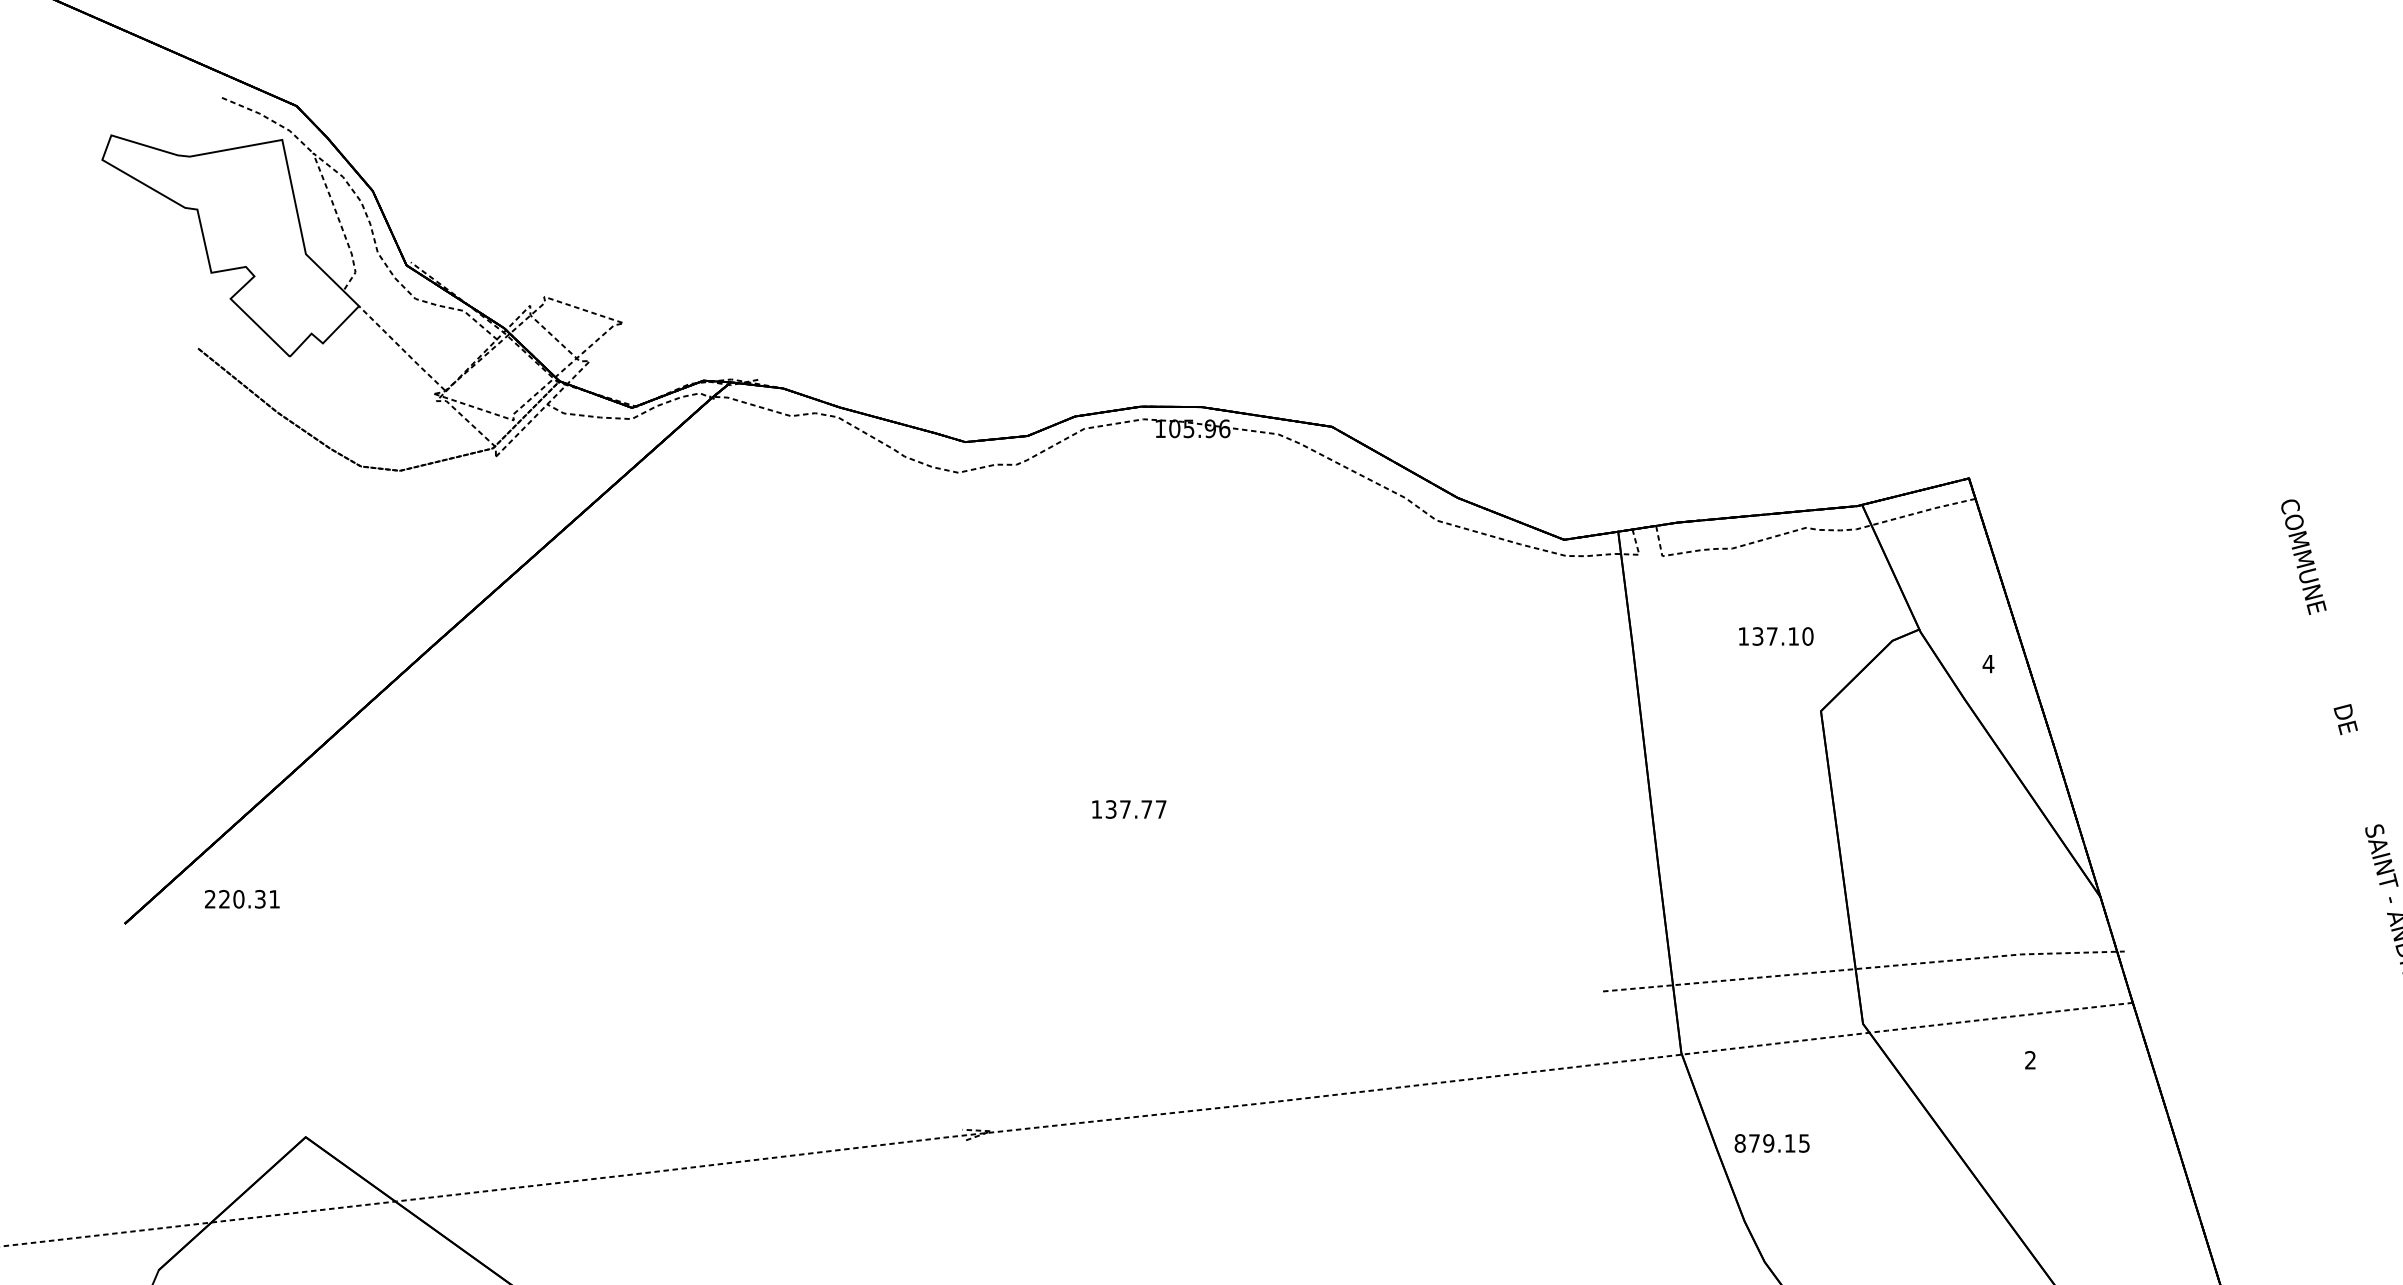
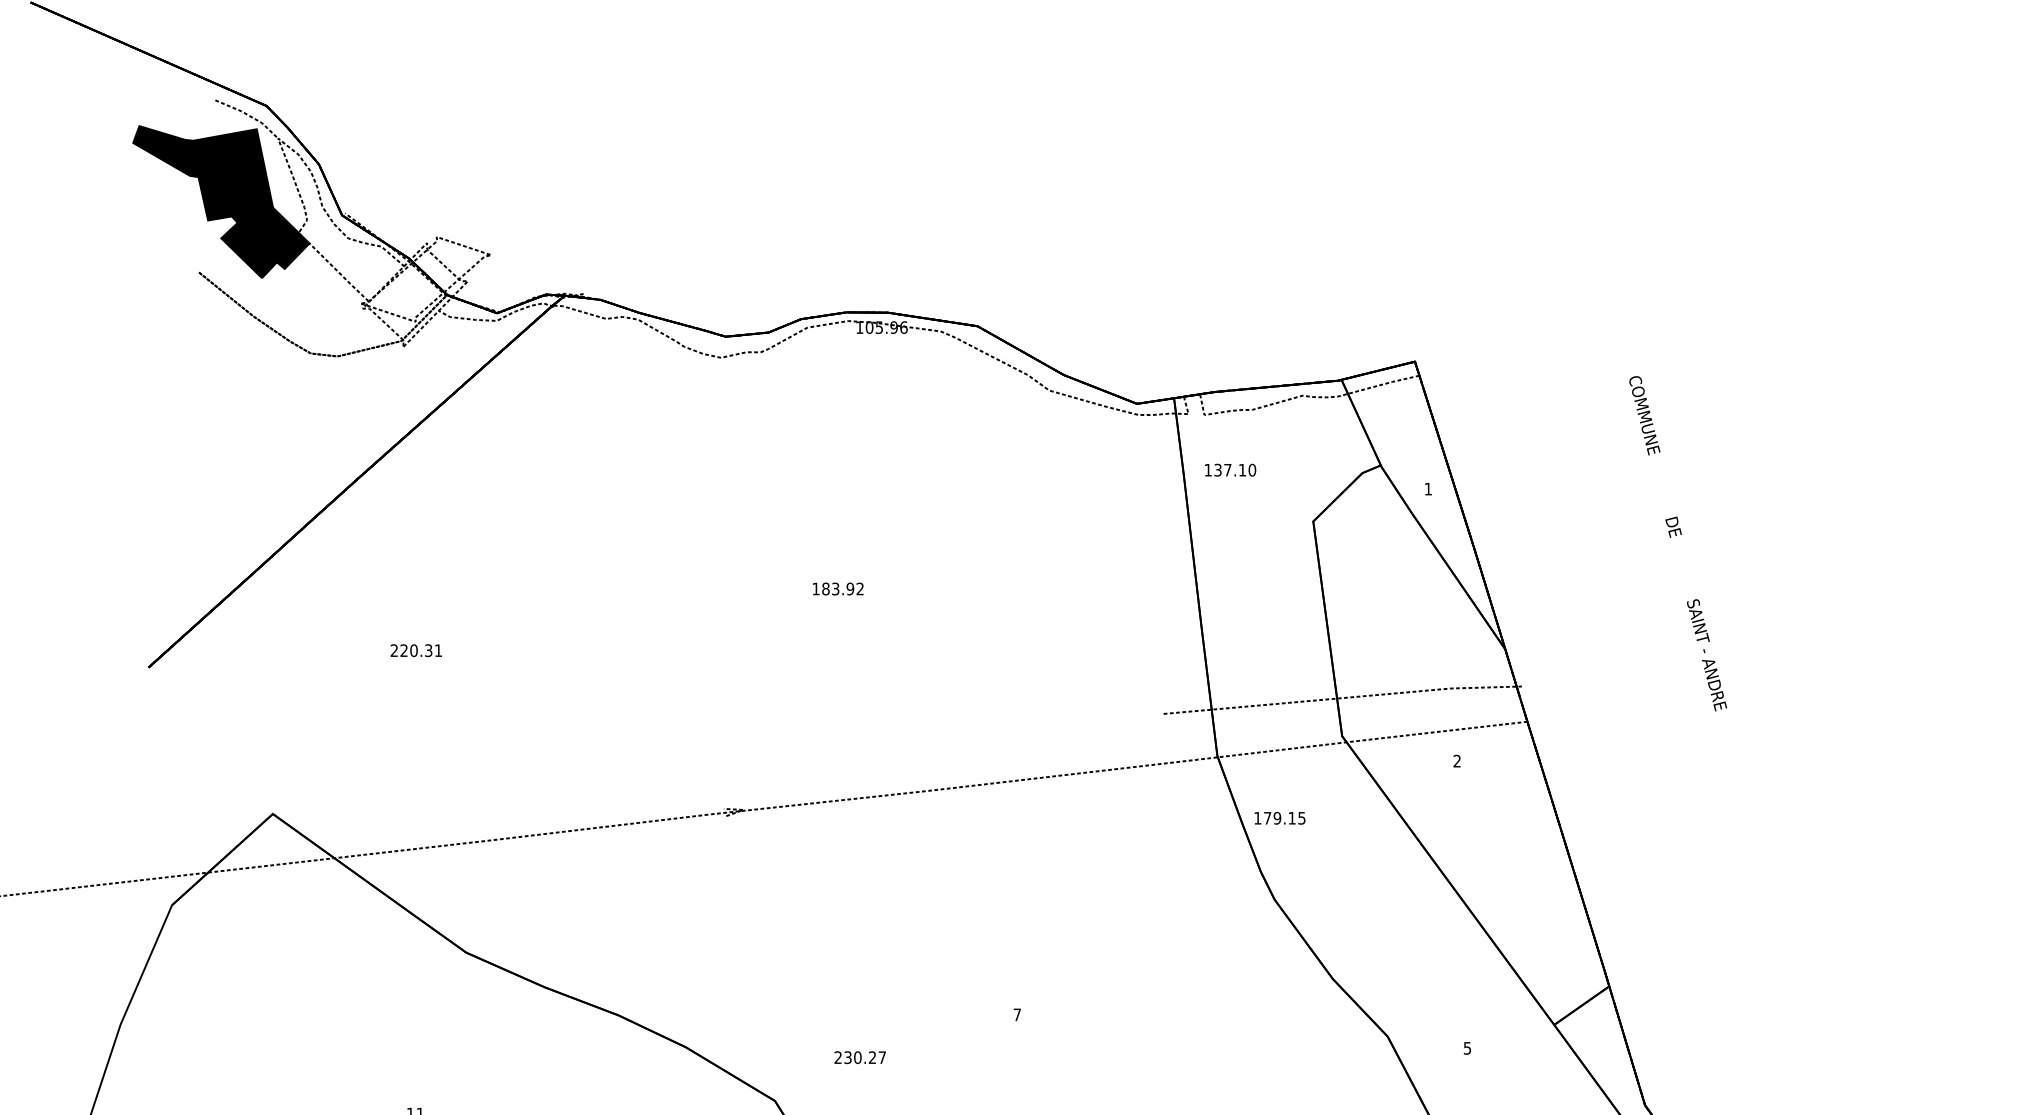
fill: (230, 246) -> (221, 202), added
text: (1776, 635) -> (1230, 469), moved
text: (1988, 664) -> (1428, 489), 4 -> 1
text: (1135, 808) -> (842, 588), 137.77 -> 183.92
text: (241, 899) -> (415, 650), moved
text: (1739, 1142) -> (1257, 817), 879.15 -> 179.15

